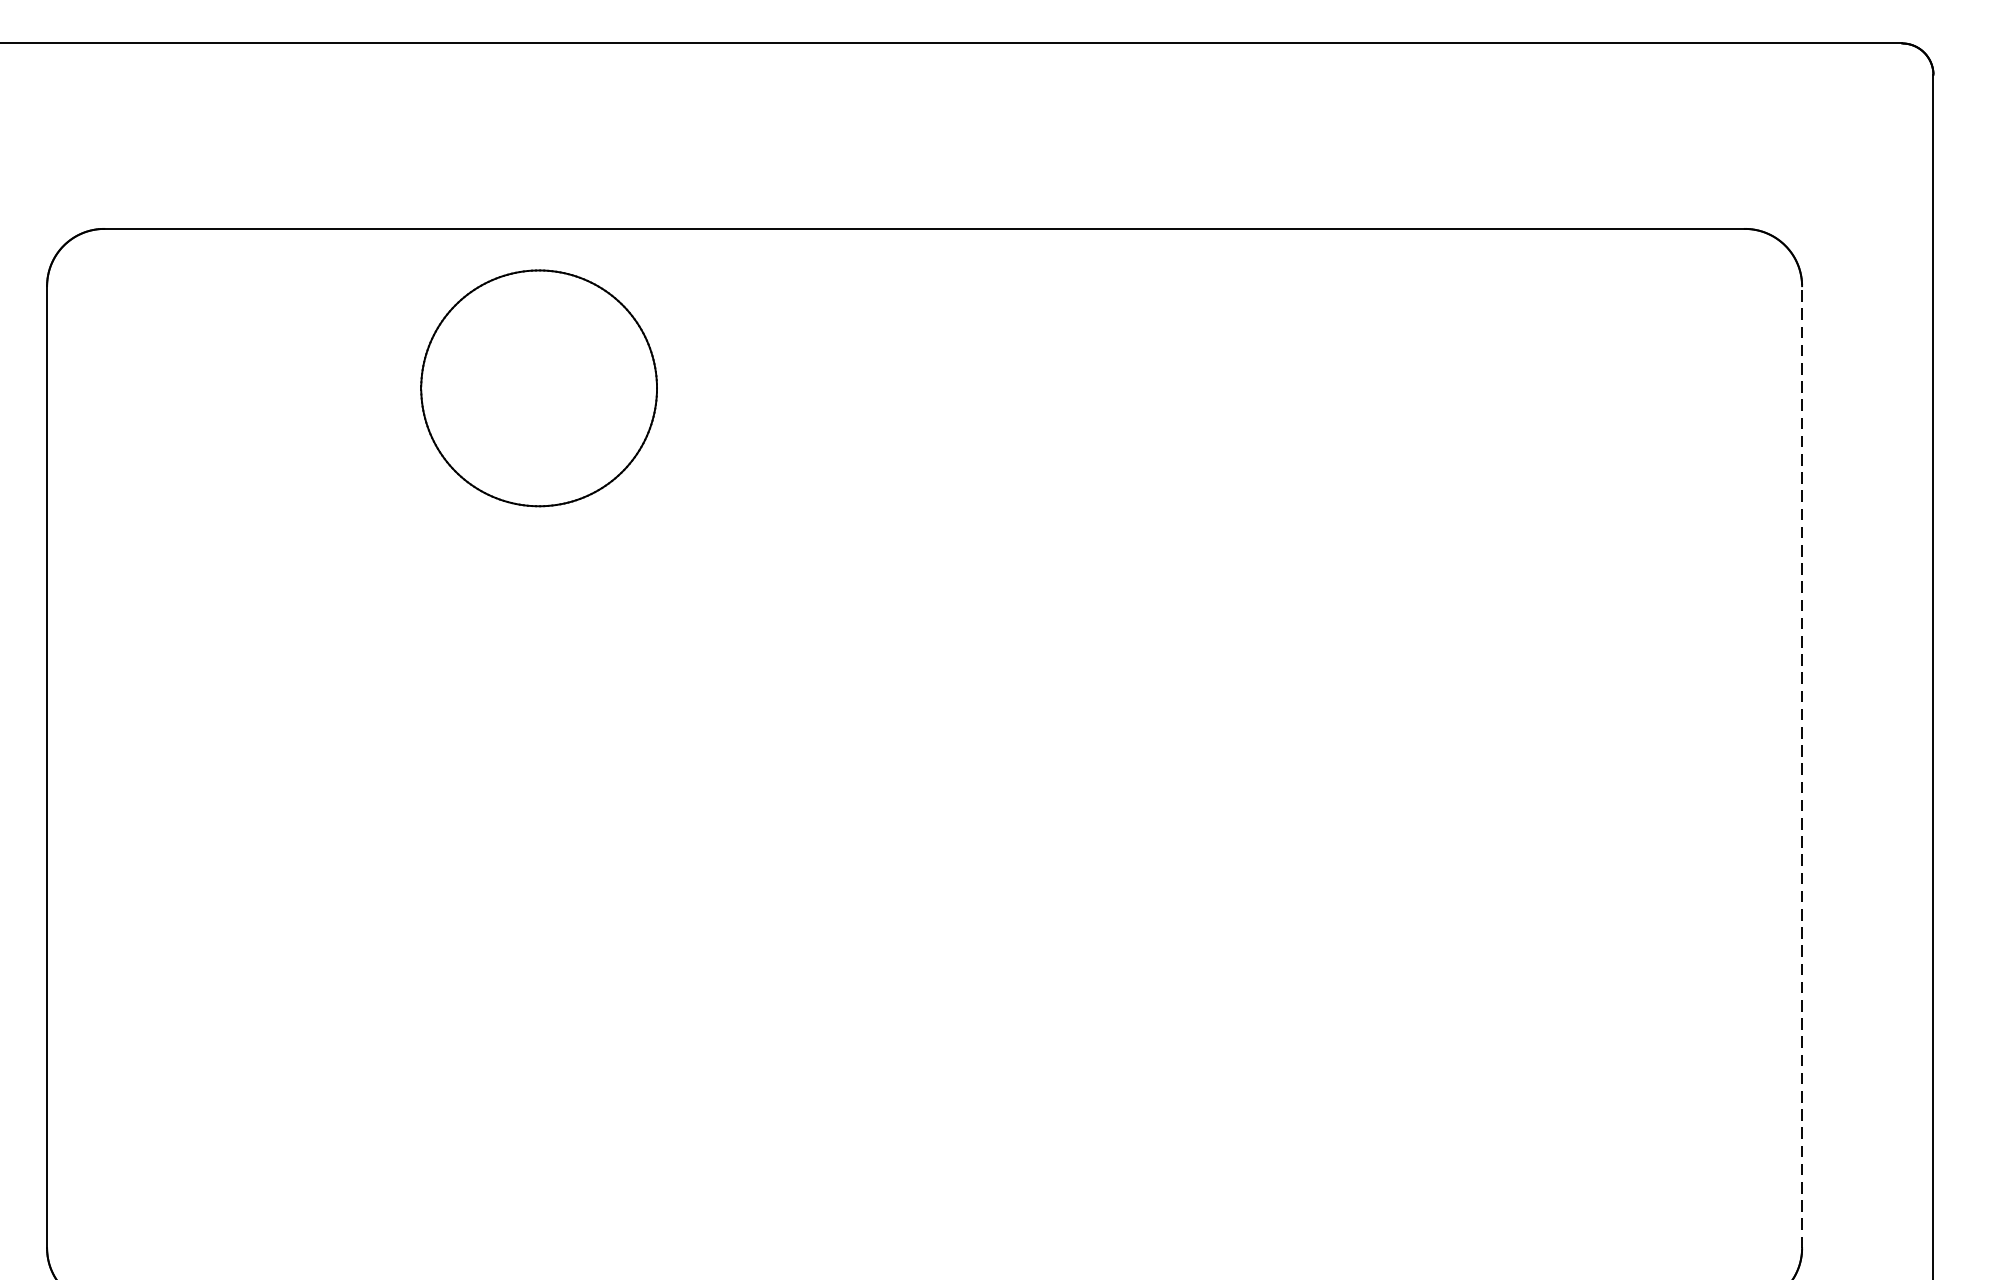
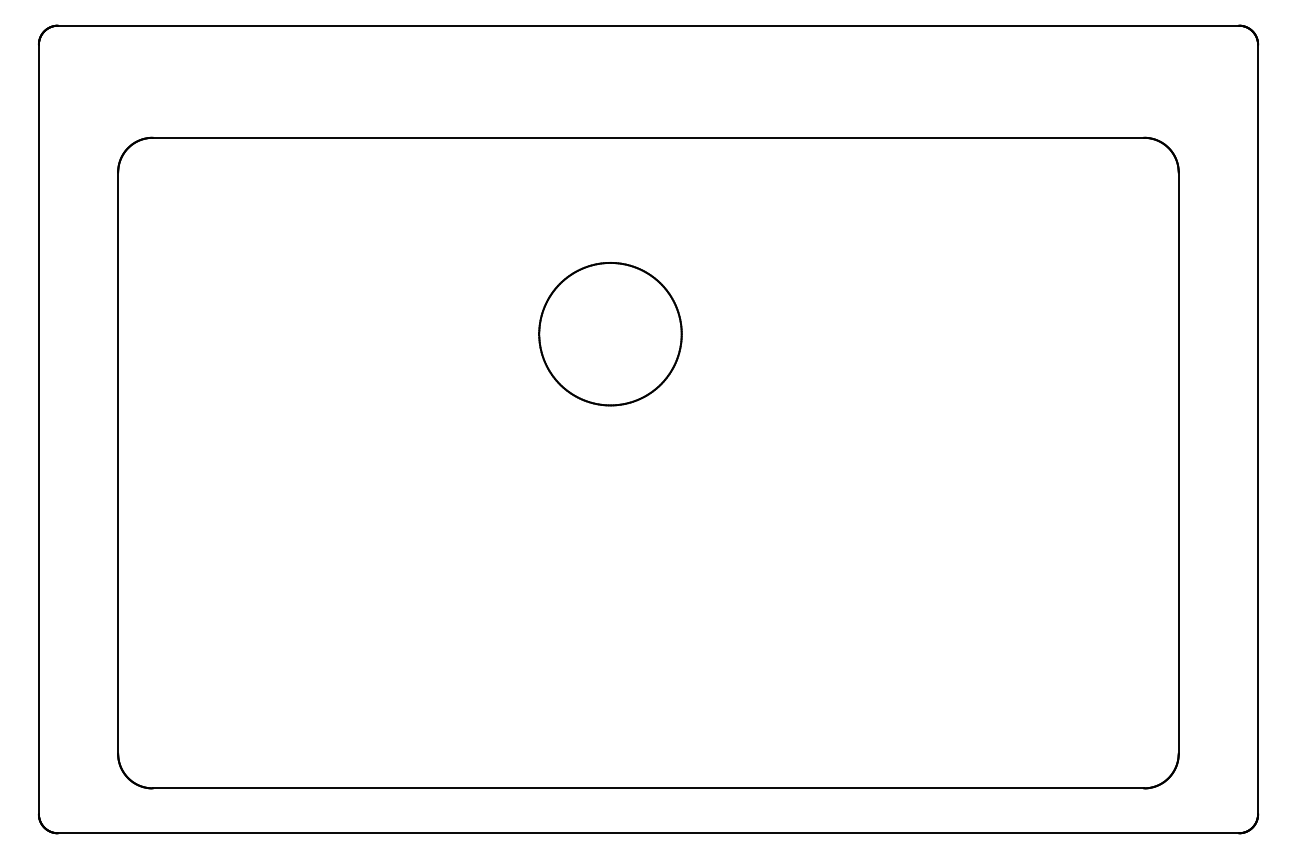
part: (539, 388) -> (610, 334), moved
line: (1801, 767) -> (1178, 463), dashed -> solid

